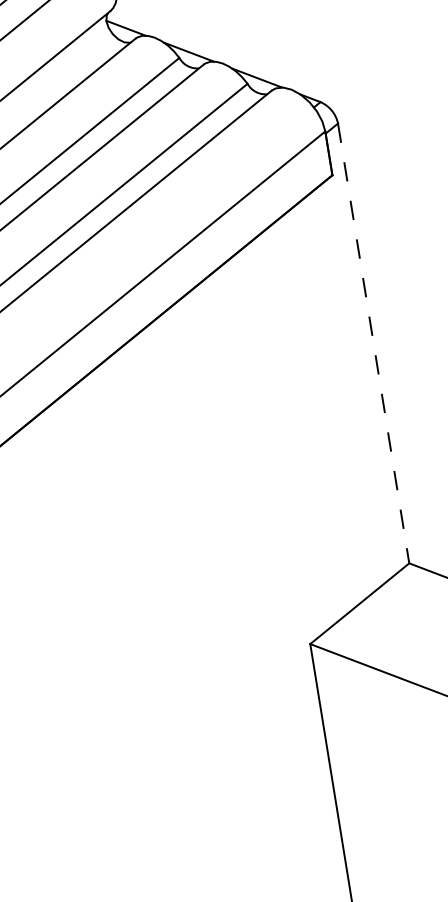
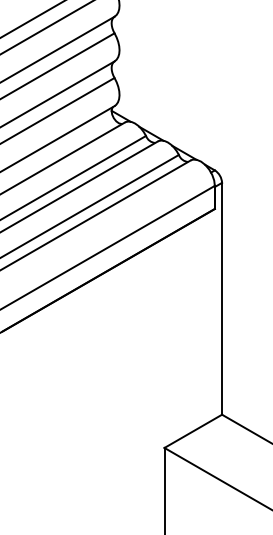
line: (374, 342) -> (222, 298), dashed -> solid

